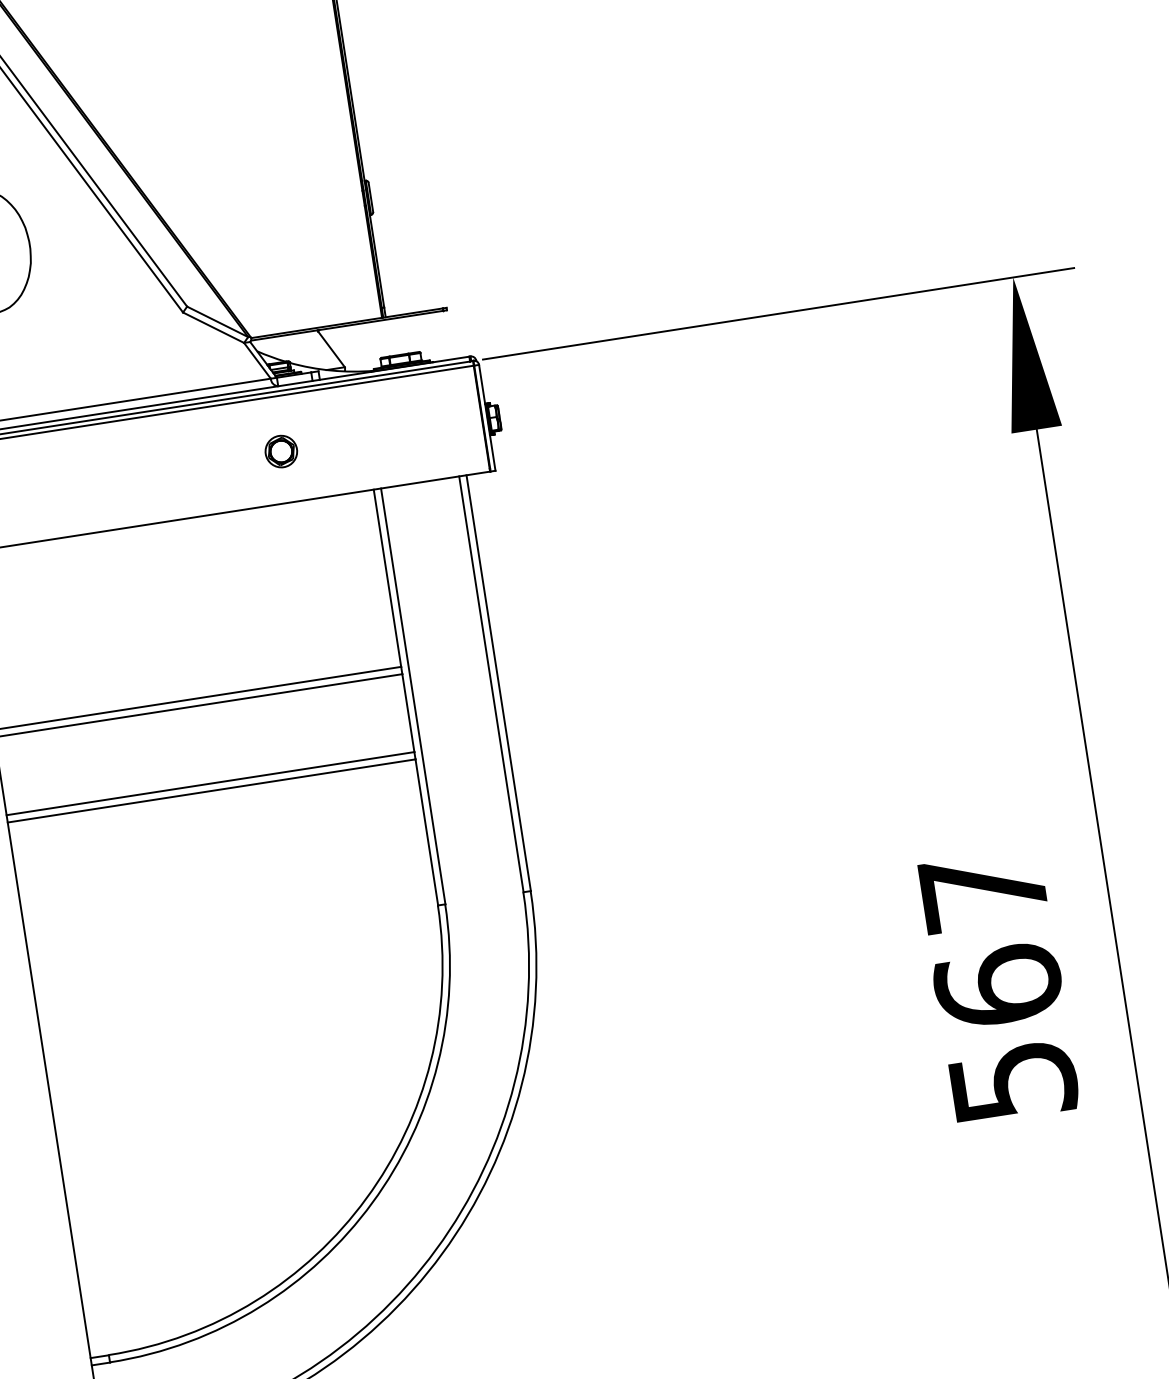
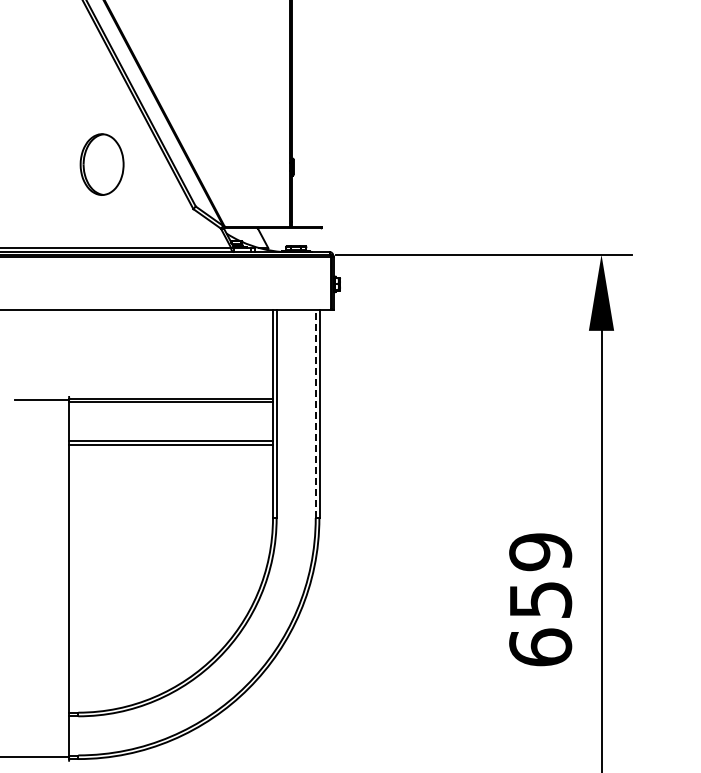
part: (280, 451) -> (230, 284), removed
line: (490, 685) -> (315, 414), solid -> dashed
text: (997, 985) -> (540, 599), 567 -> 659

